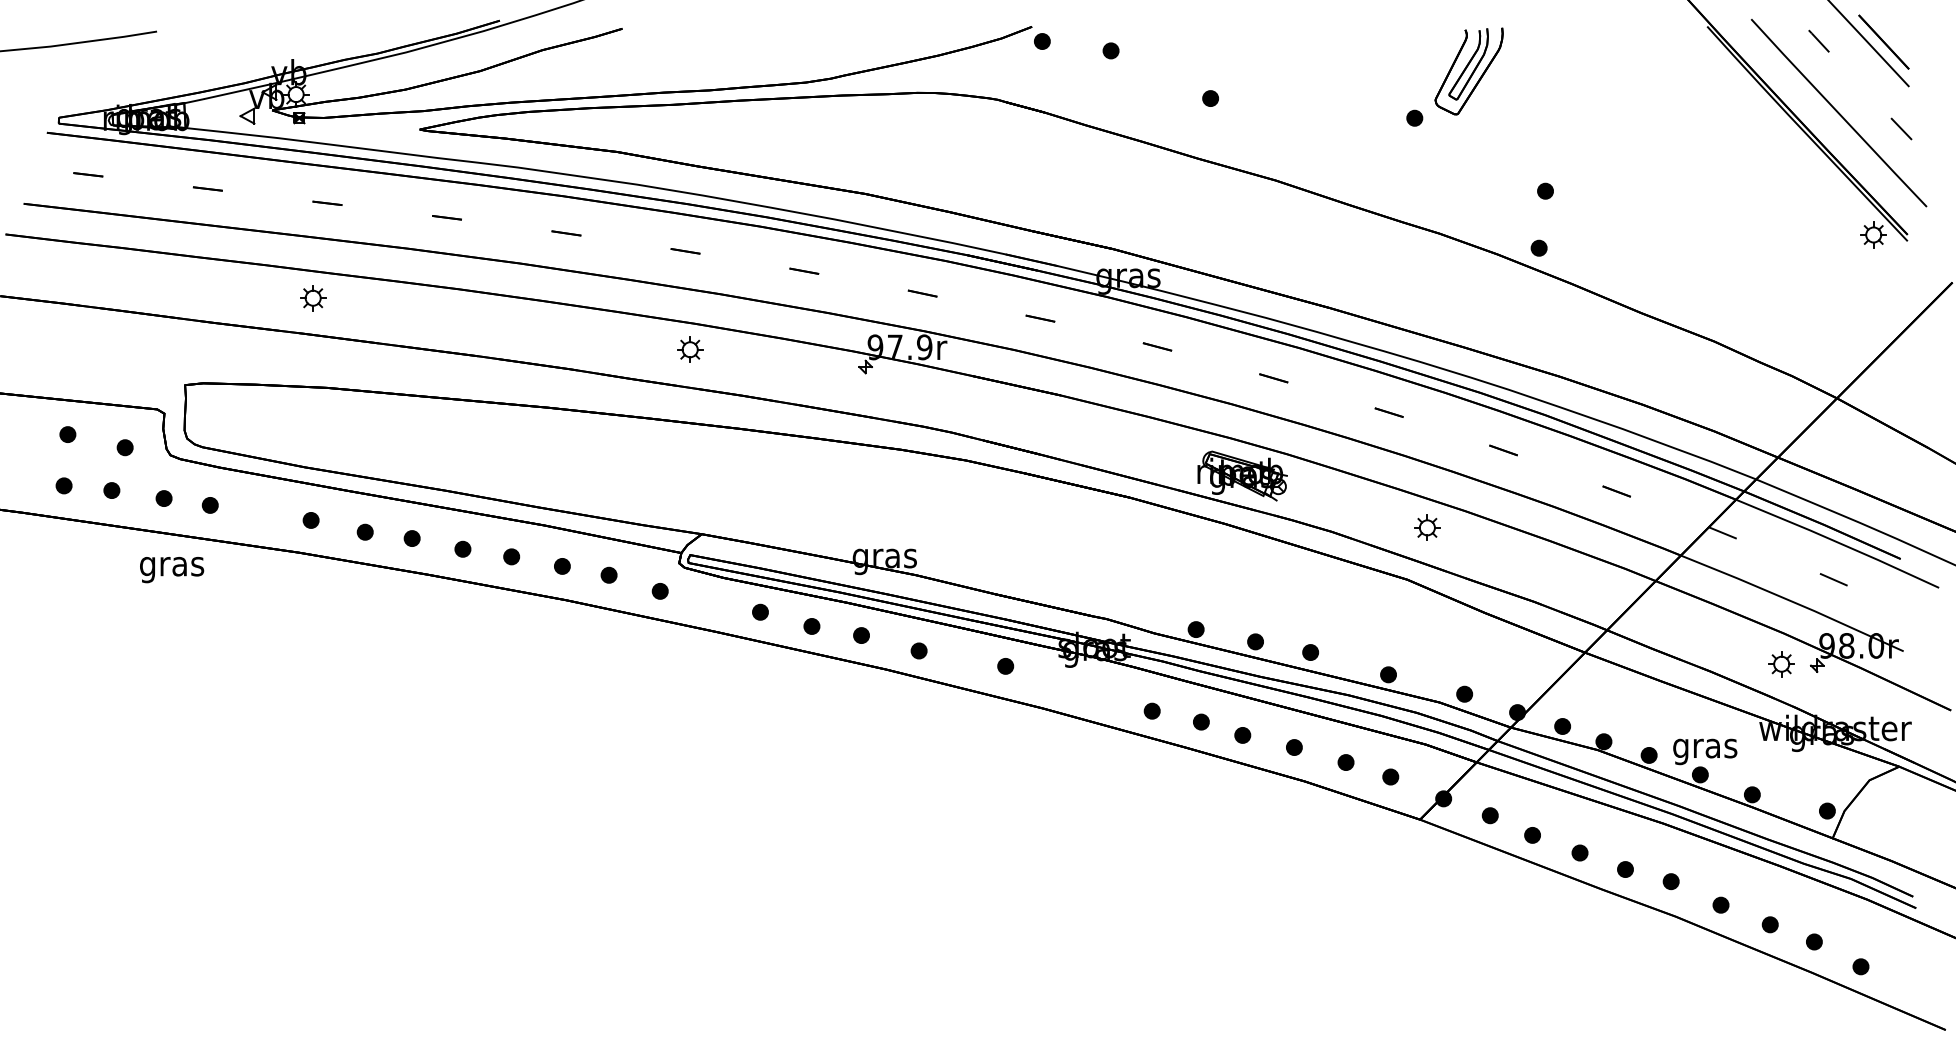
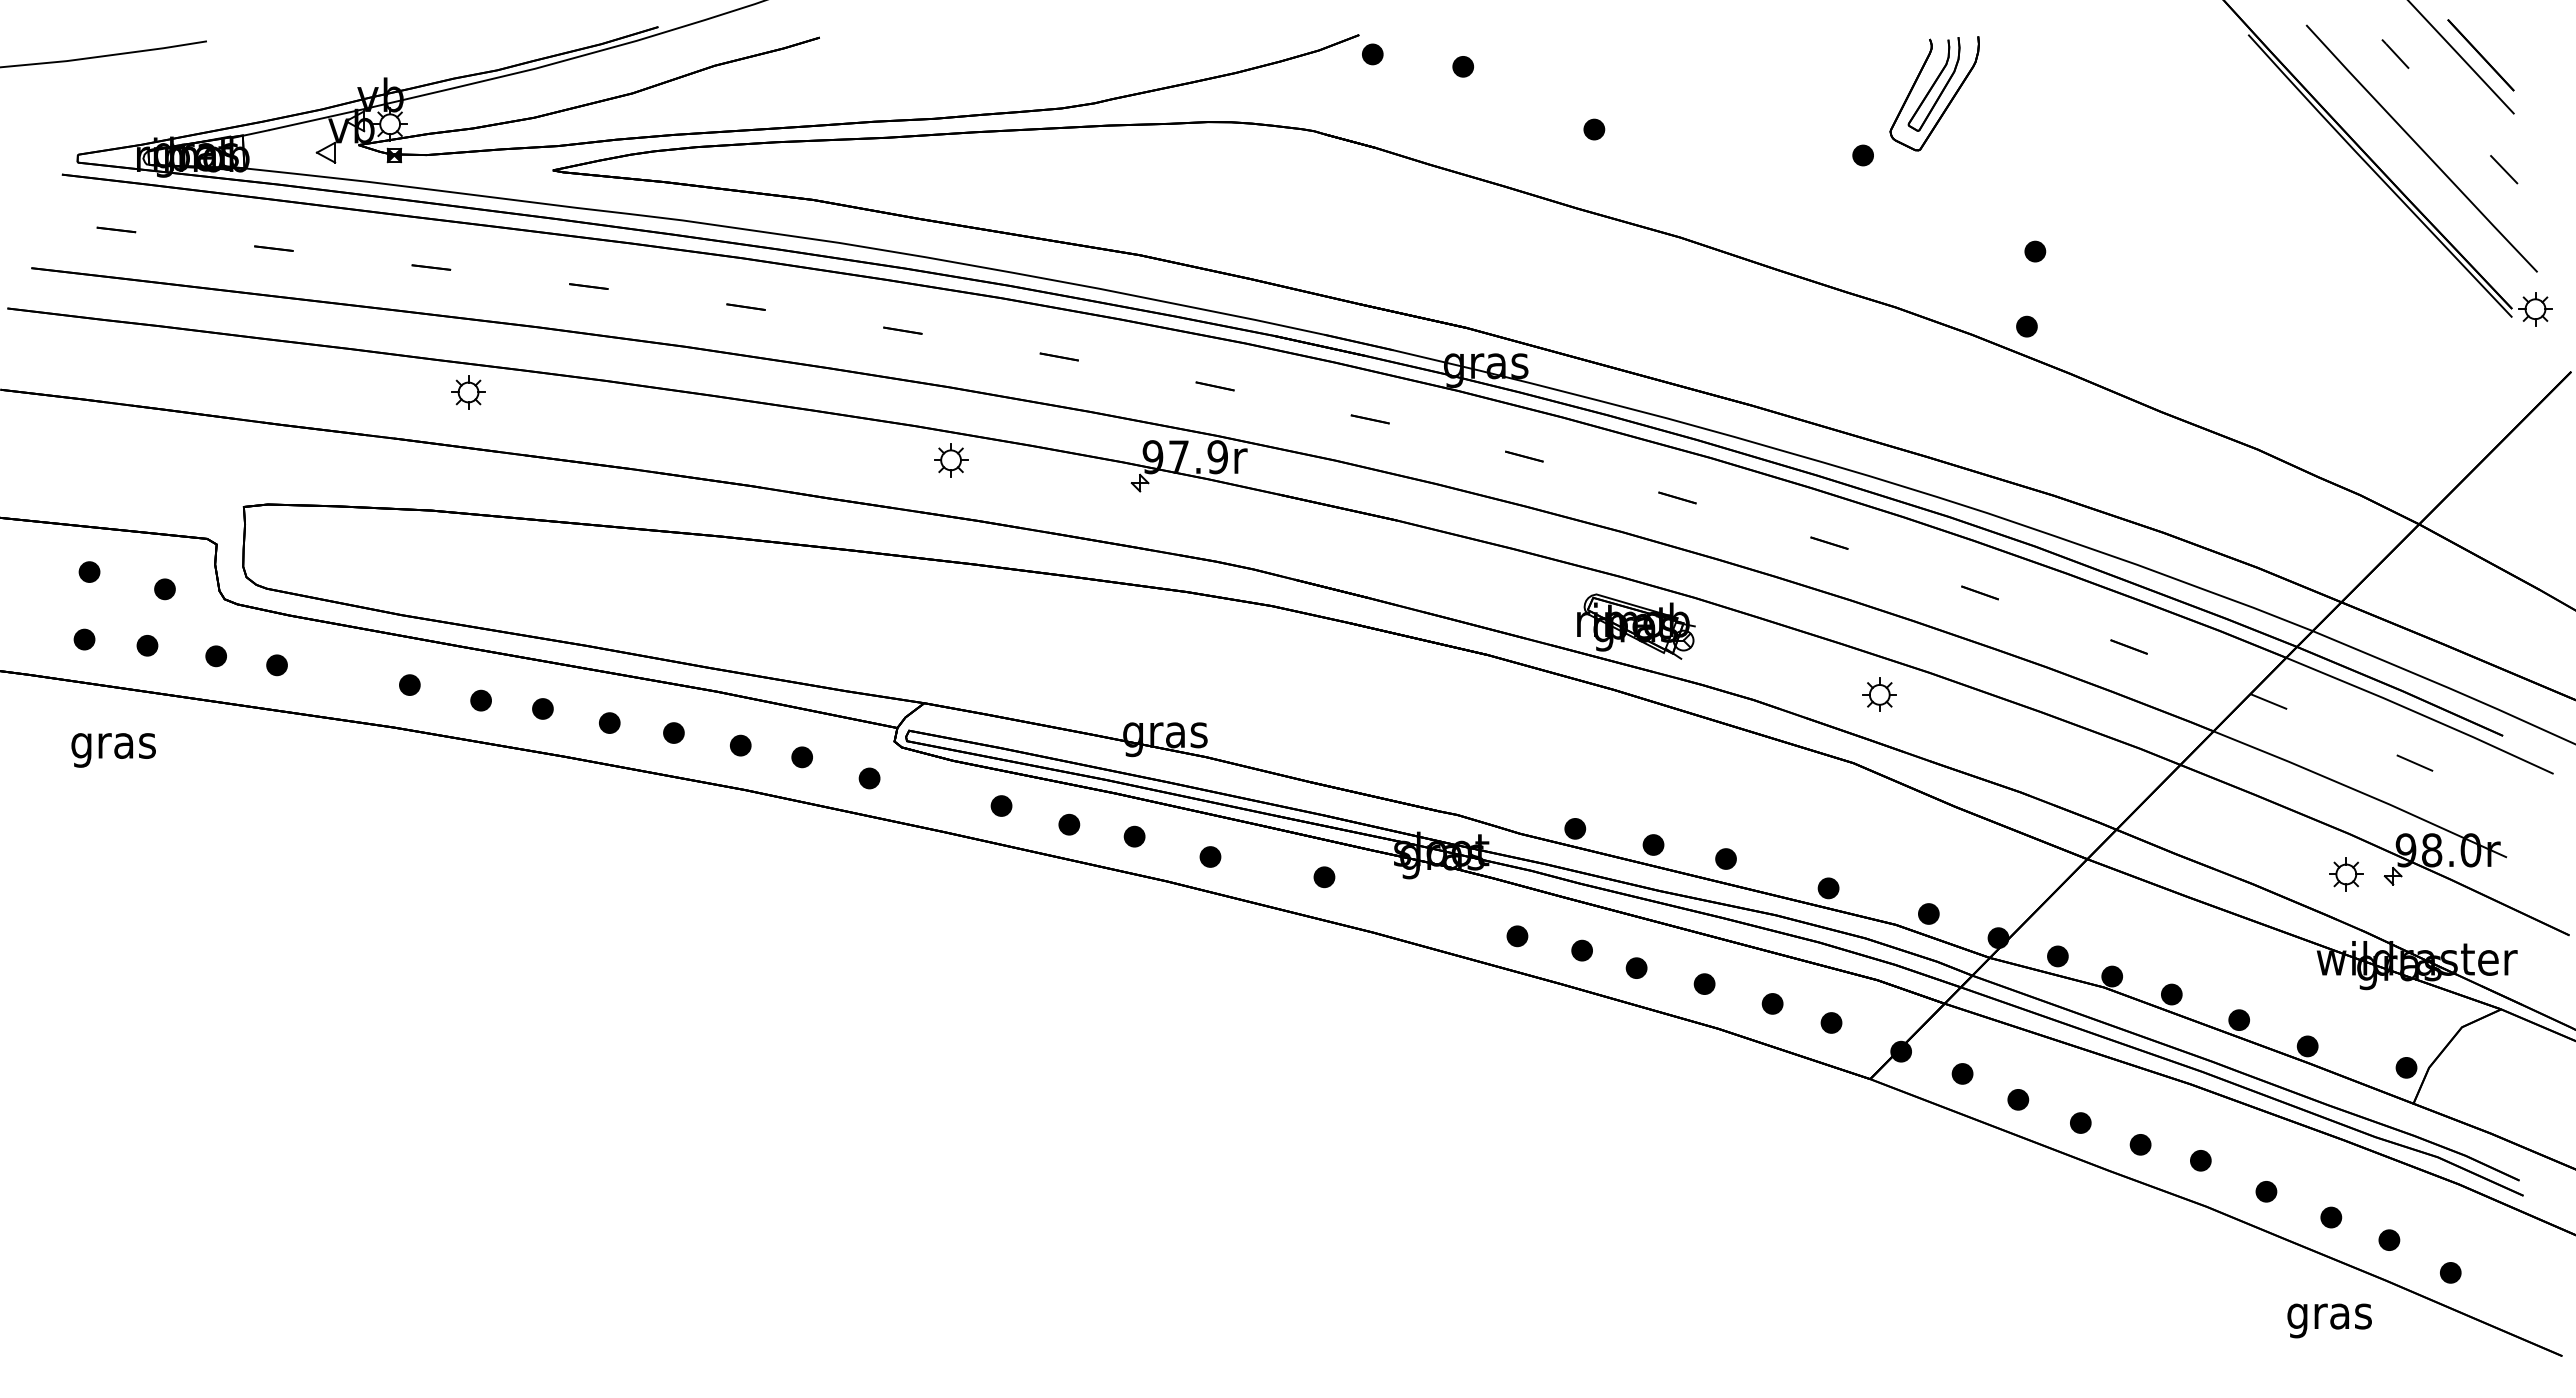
part: (1873, 235) -> (2535, 309), moved
part: (313, 298) -> (468, 392), moved
part: (690, 349) -> (951, 460), moved
text: (171, 570) -> (113, 750), moved
text: (1705, 751) -> (2329, 1320), moved

